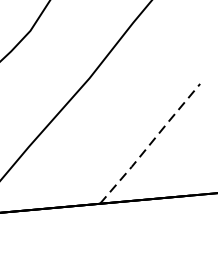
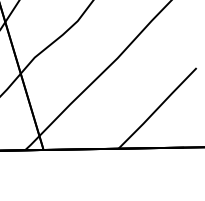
line: (151, 143) -> (158, 108), dashed -> solid

